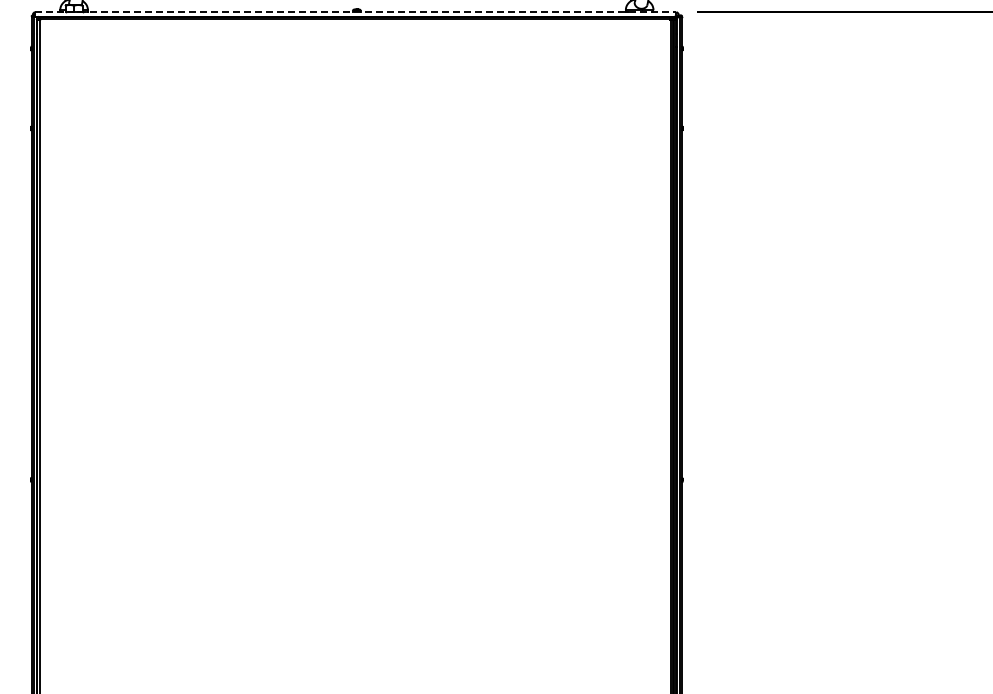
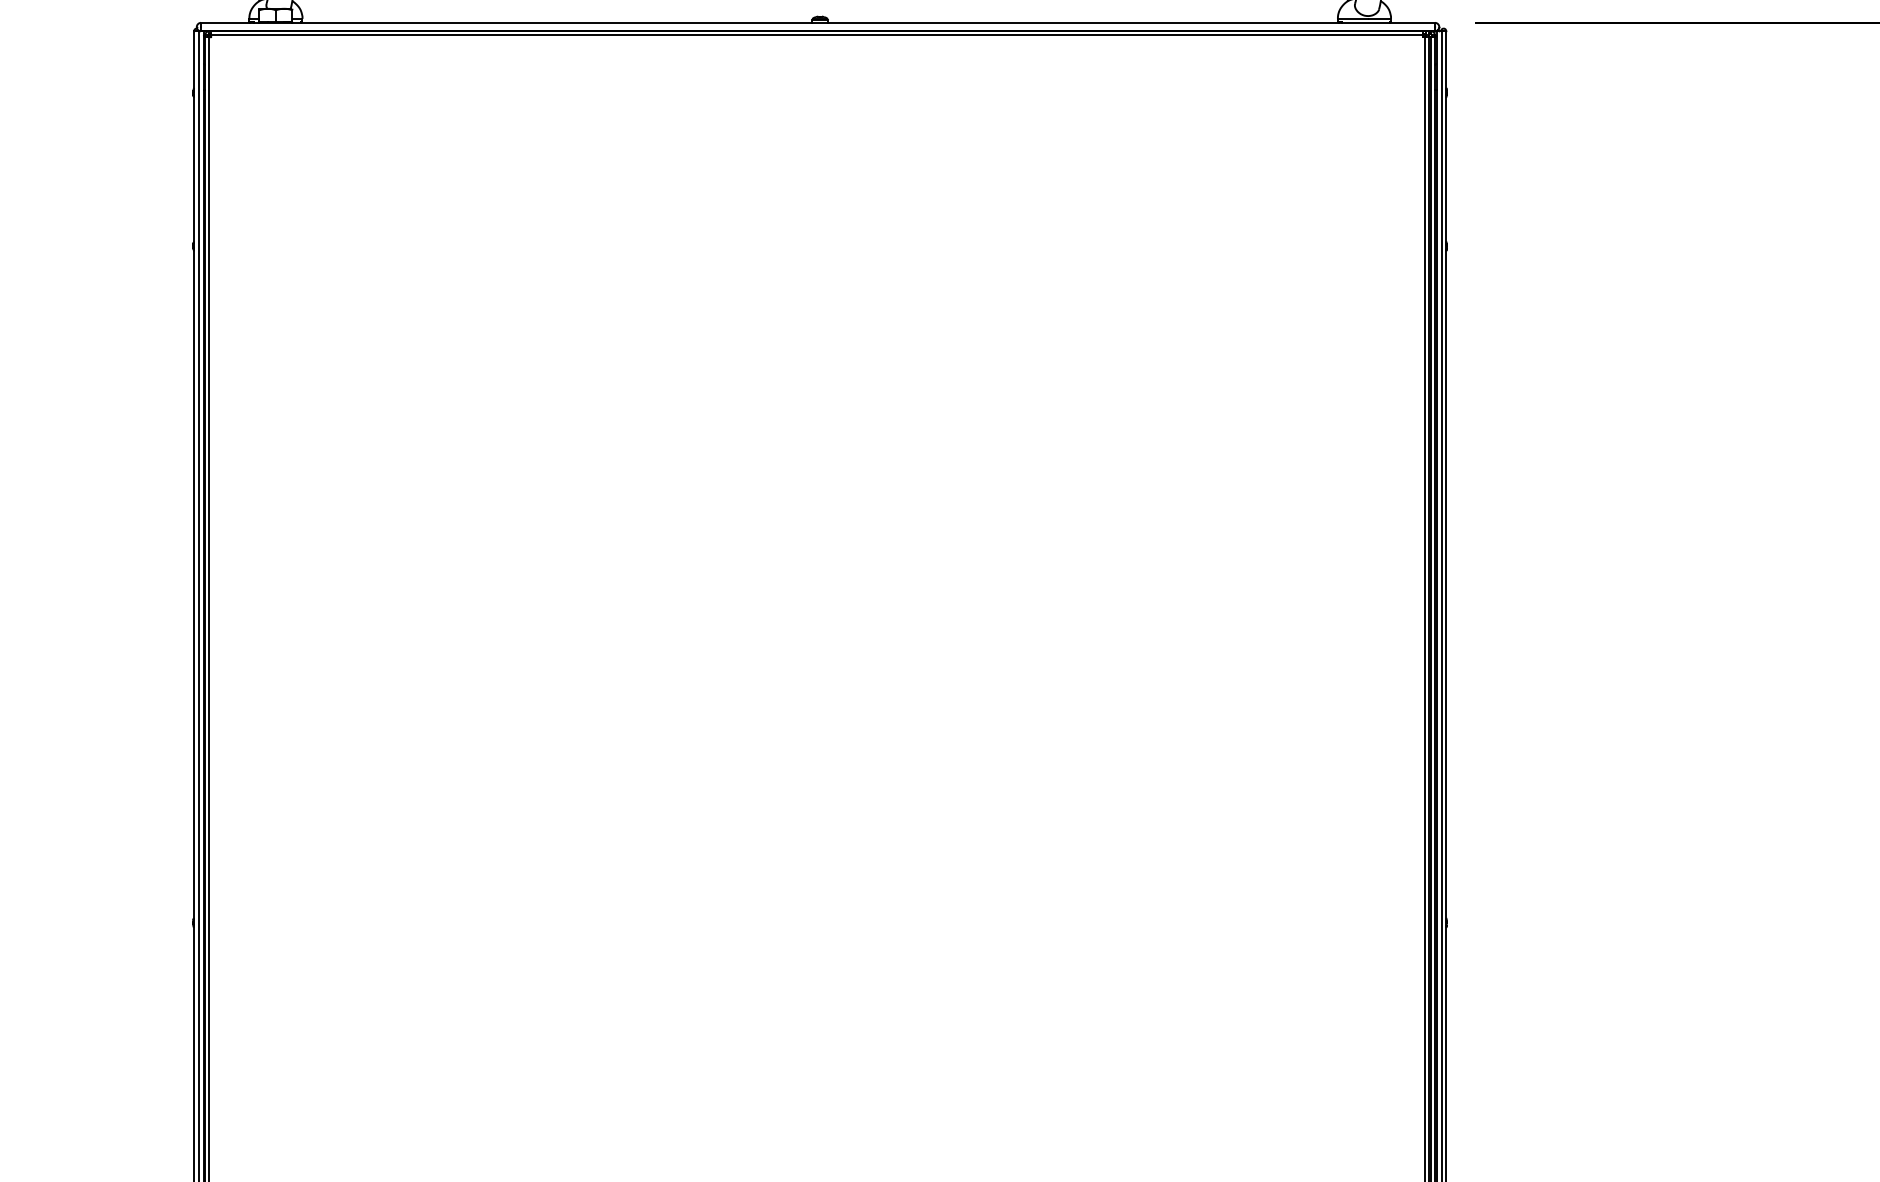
line: (355, 12) -> (817, 23), dashed -> solid

